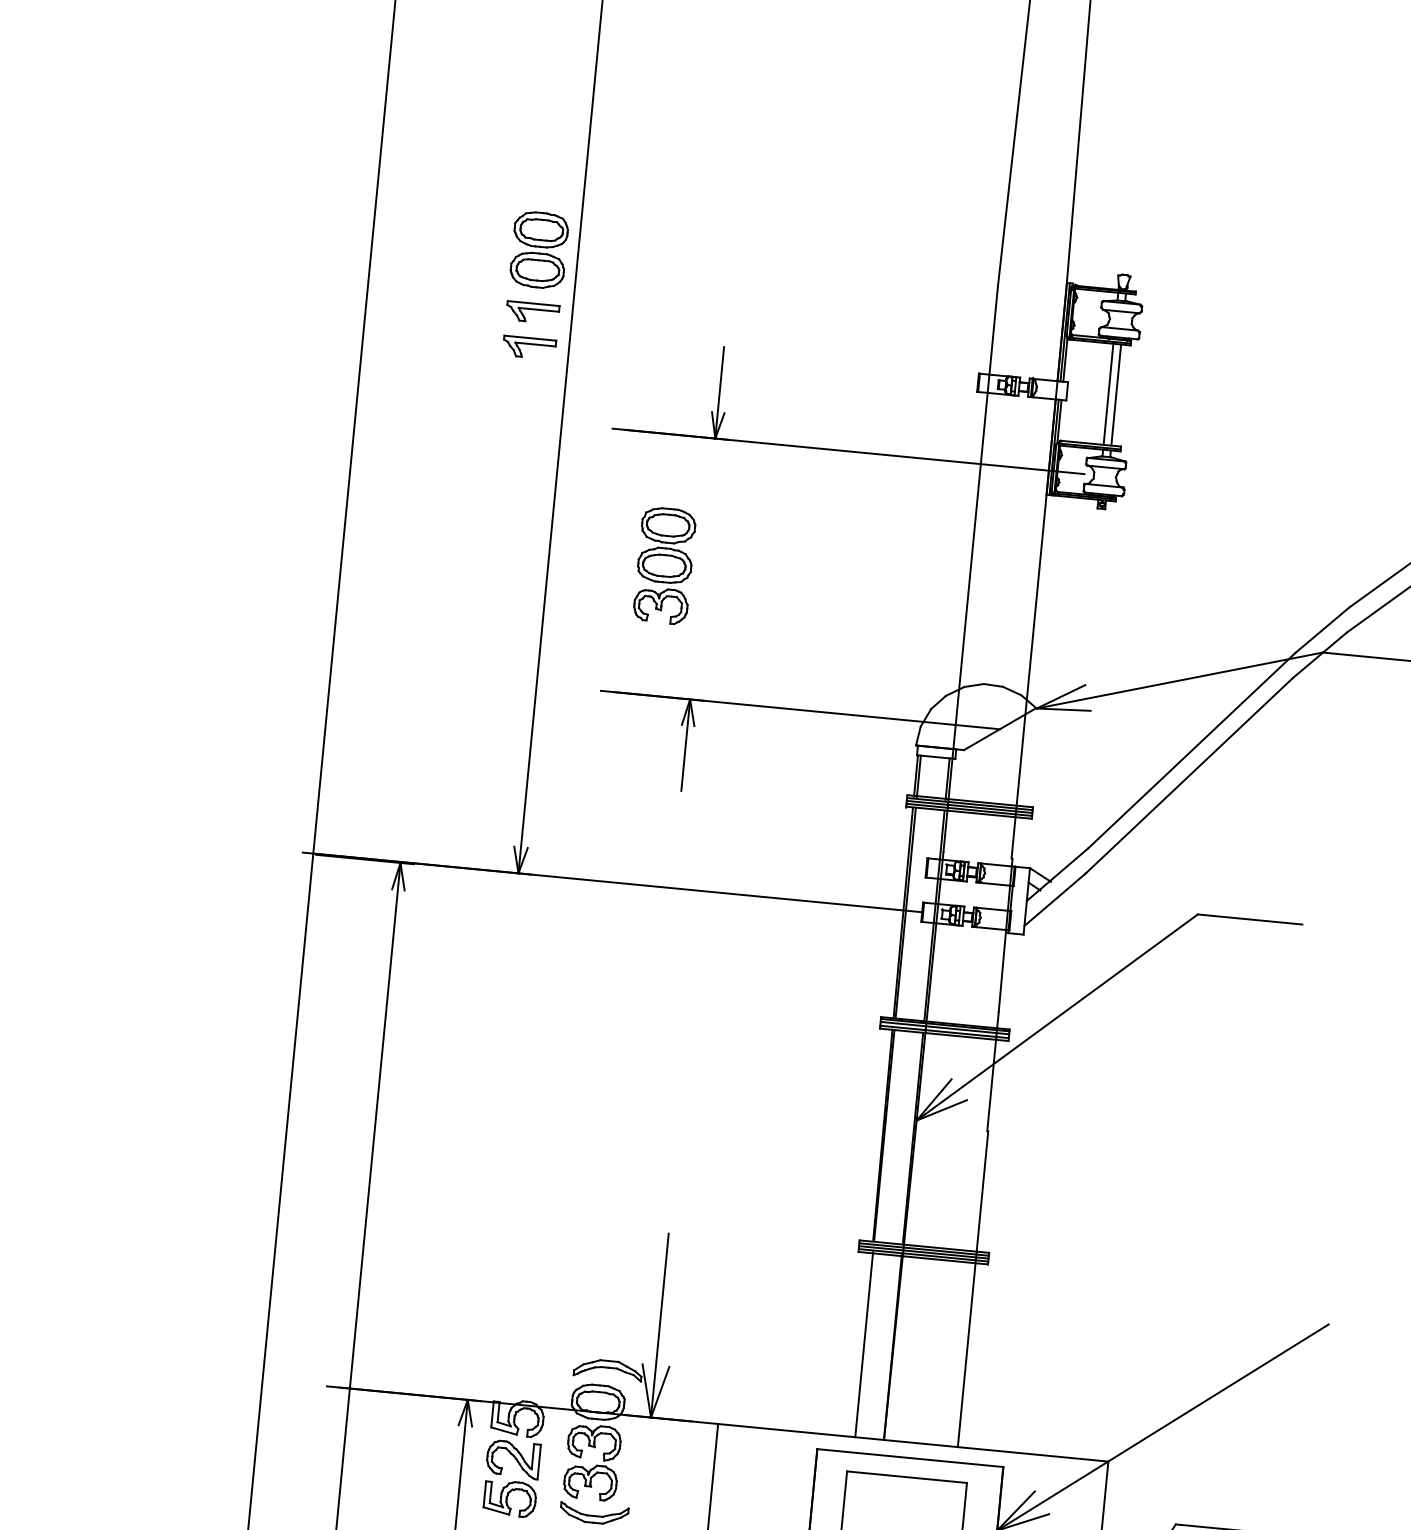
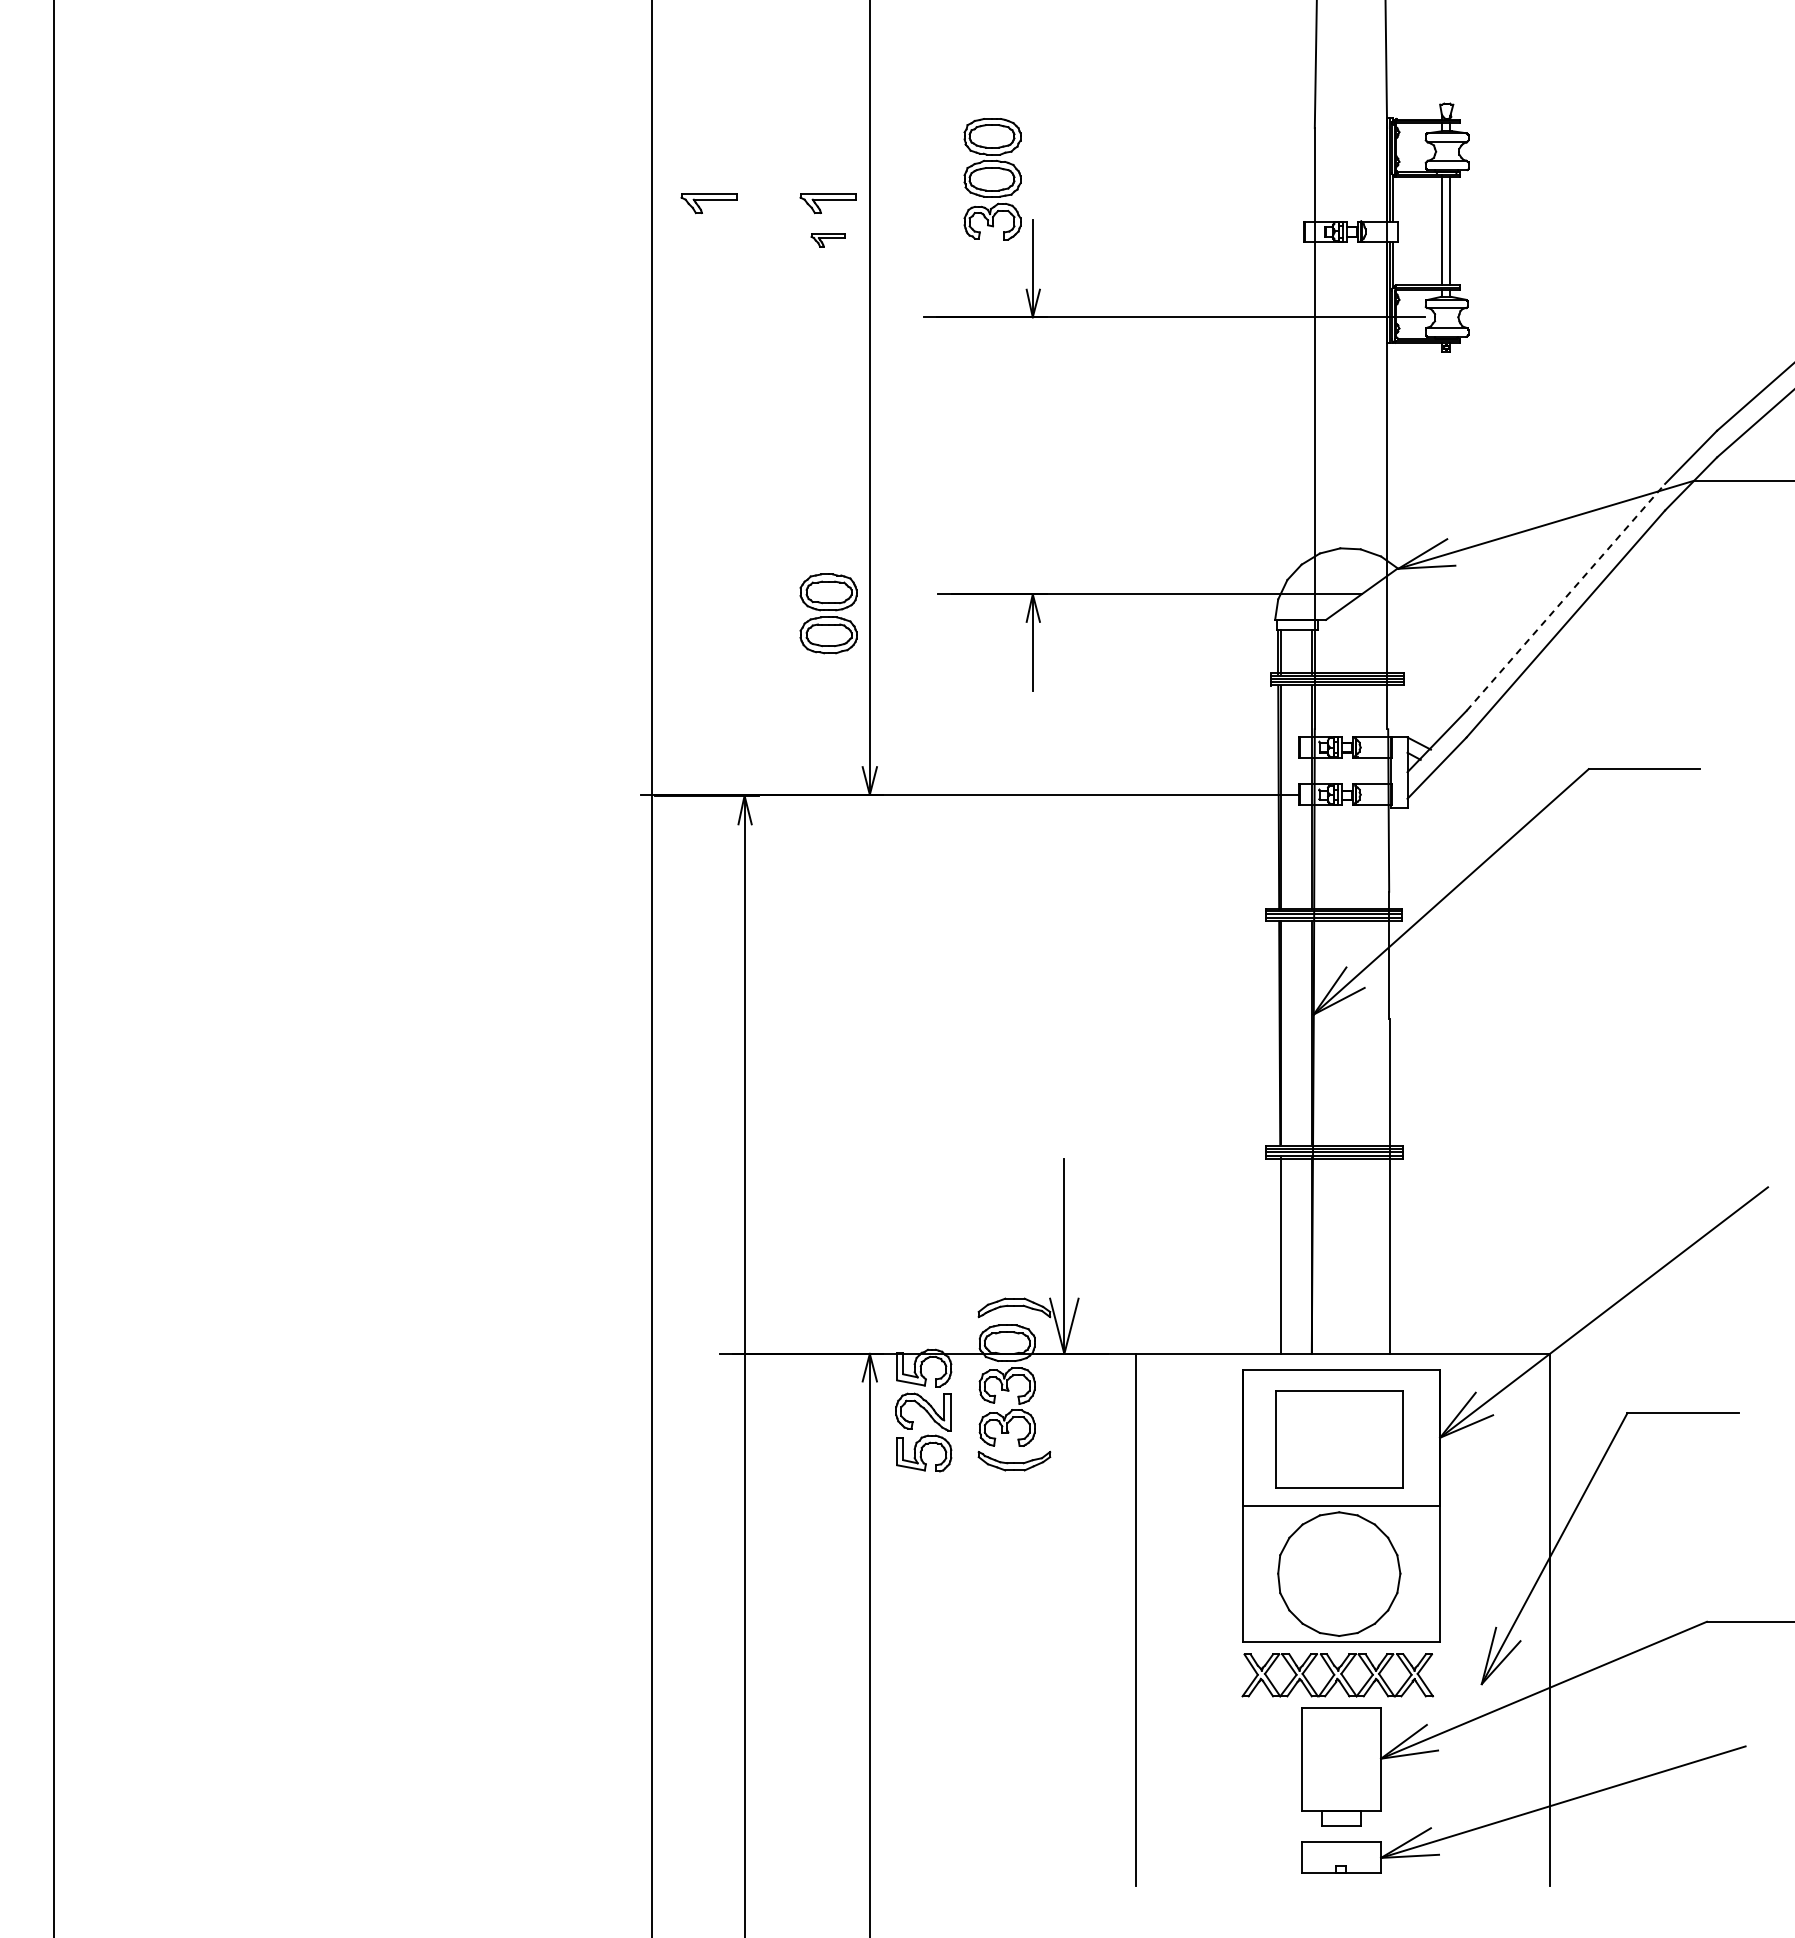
part: (539, 249) -> (828, 613), moved
part: (420, 302) -> (708, 203), added
part: (528, 347) -> (827, 240), size x0.6
part: (664, 566) -> (992, 179), moved
line: (1191, 750) -> (1565, 597), solid -> dashed

